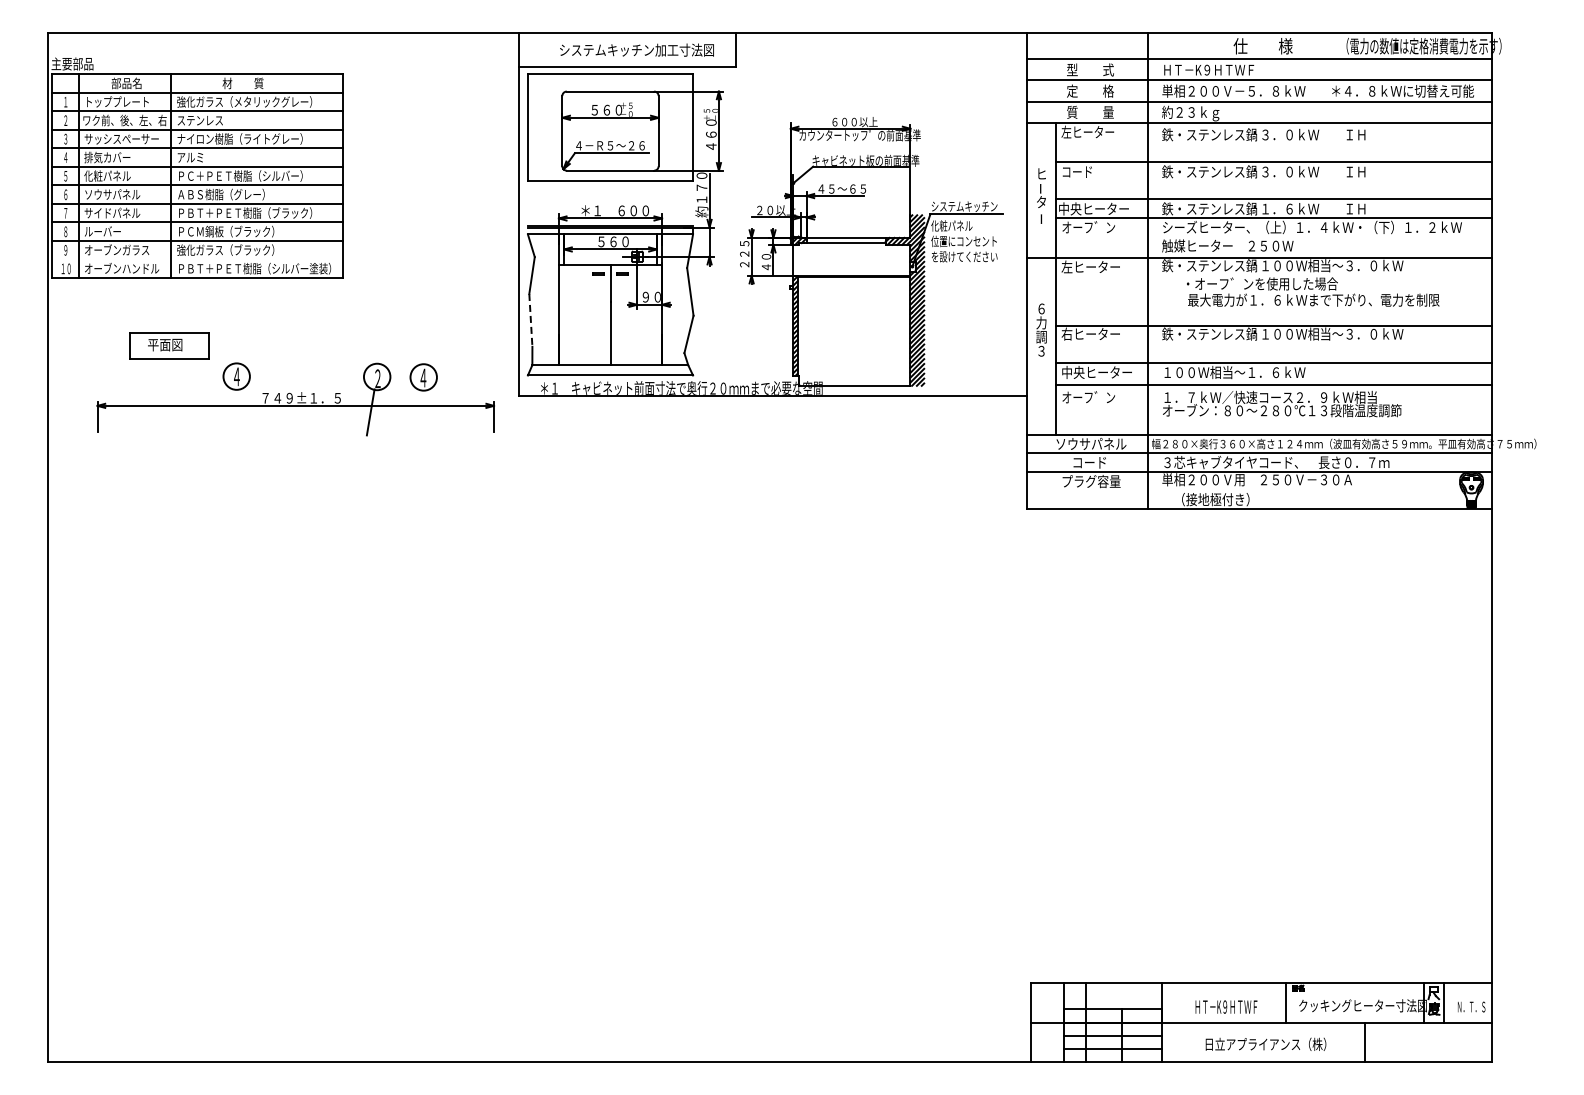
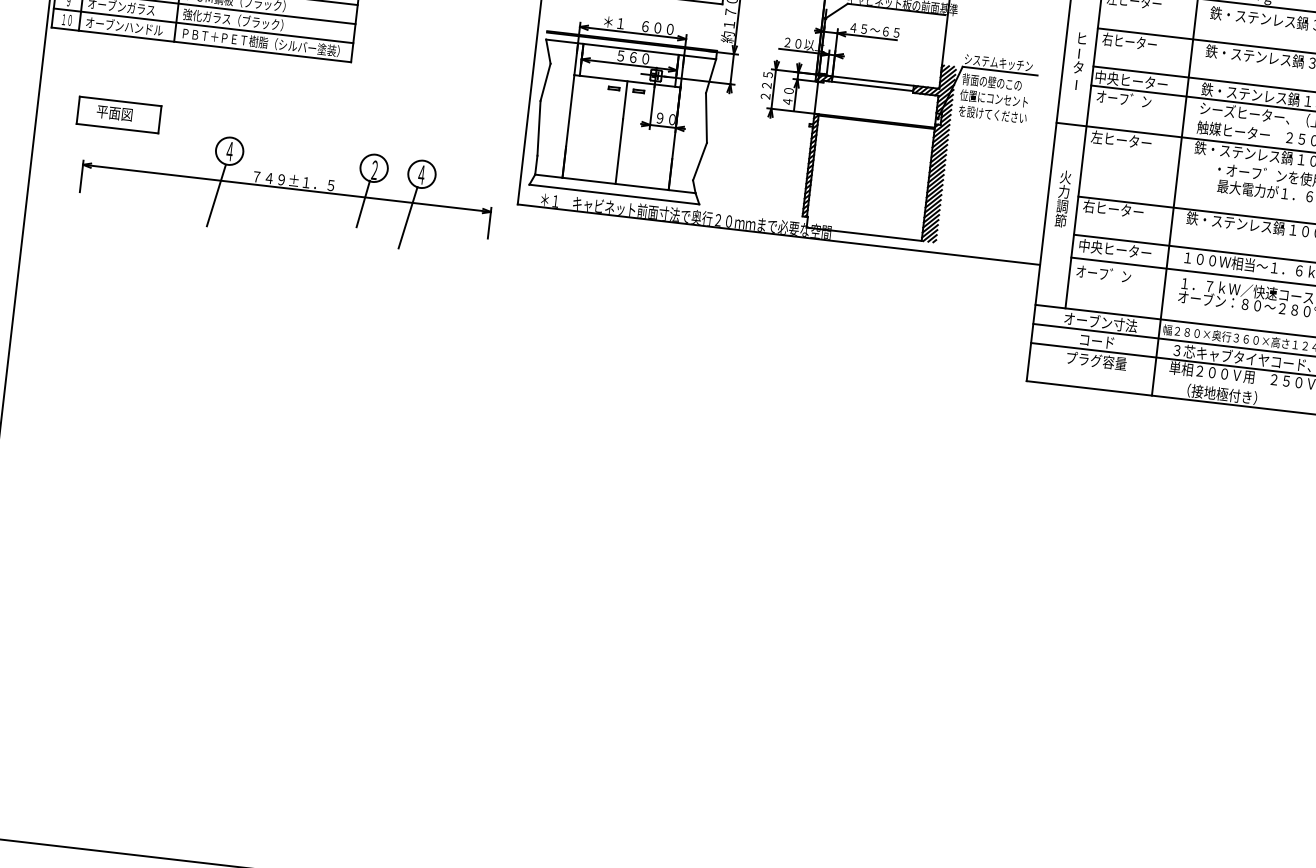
text: (1087, 171) -> (1129, 41), コード -> 右ヒーター
text: (959, 225) -> (991, 81), 化粧パネル -> 背面の壁のこの
line: (197, 259) -> (203, 26), added
text: (1041, 308) -> (1065, 176), ６ -> 火
line: (530, 320) -> (538, 128), dashed -> solid
part: (169, 345) -> (119, 114), moved
text: (1041, 350) -> (1060, 220), ３ -> 節
line: (228, 420) -> (215, 195), added
line: (414, 420) -> (407, 217), added
text: (1091, 443) -> (1101, 321), ソウサパネル -> オーブン寸法

